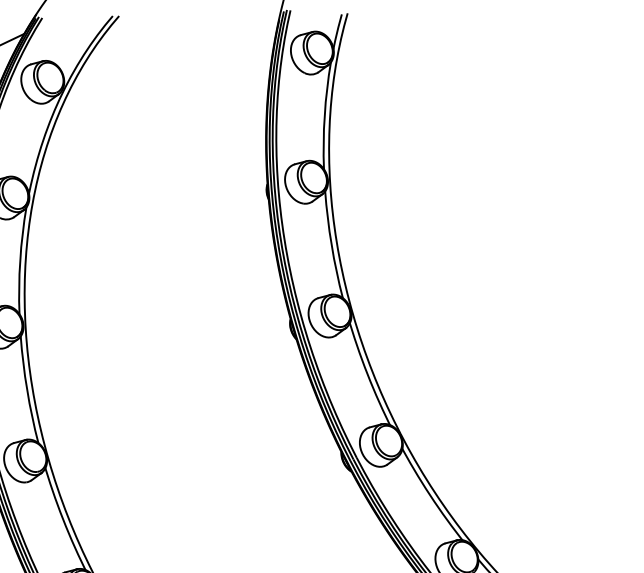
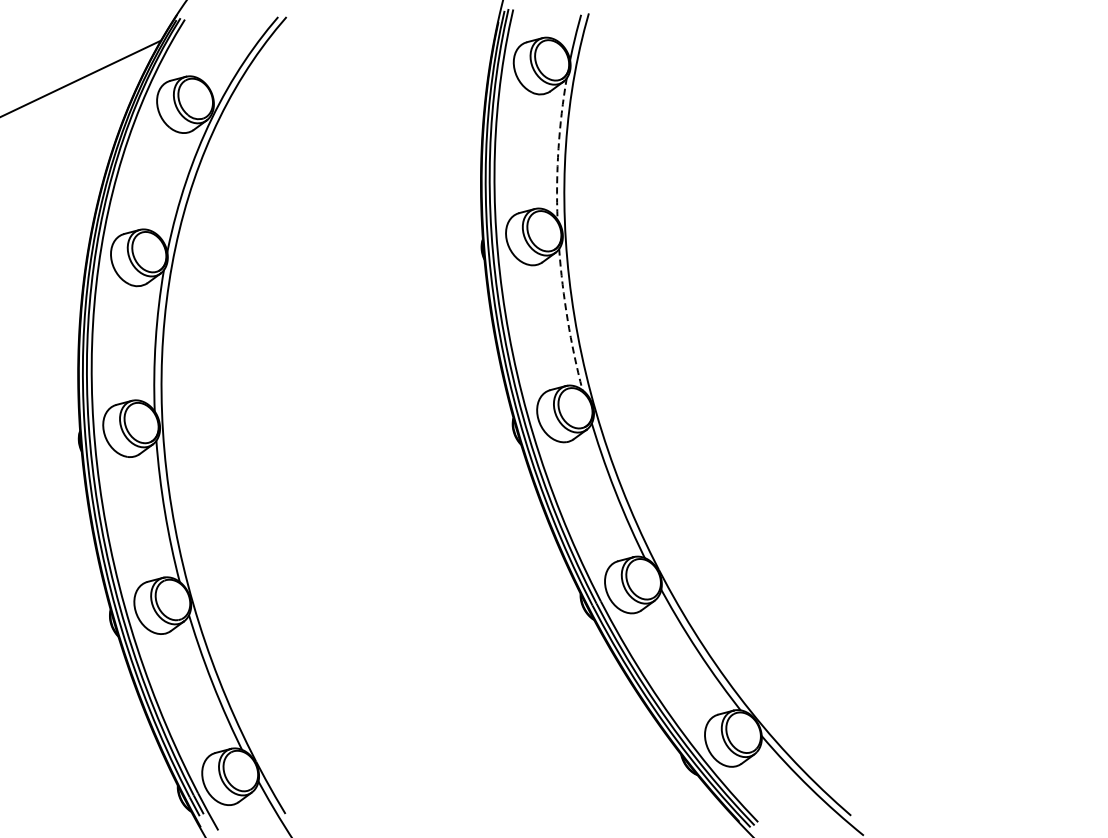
arc: (324, 115) -> (558, 148), solid -> dashed
arc: (331, 245) -> (567, 320), solid -> dashed

